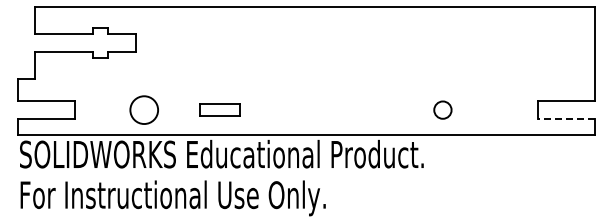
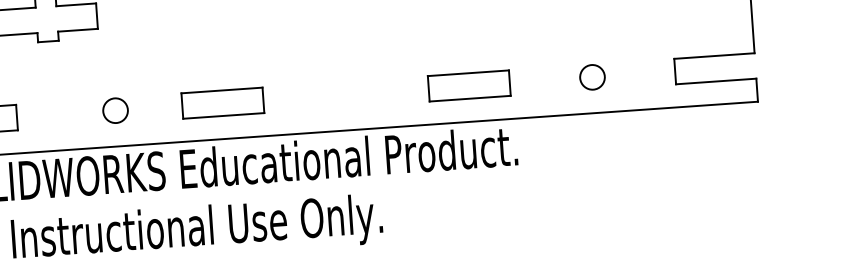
circle: (143, 109) -> (114, 109), size x0.62
part: (219, 109) -> (222, 102), size x1.43
part: (393, 109) -> (469, 85), added
circle: (442, 109) -> (591, 76), moved
line: (565, 119) -> (715, 82), dashed -> solid

